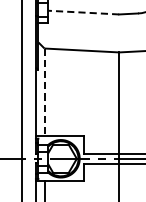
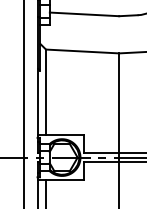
line: (83, 12) -> (84, 14), dashed -> solid
line: (44, 92) -> (45, 92), dashed -> solid

